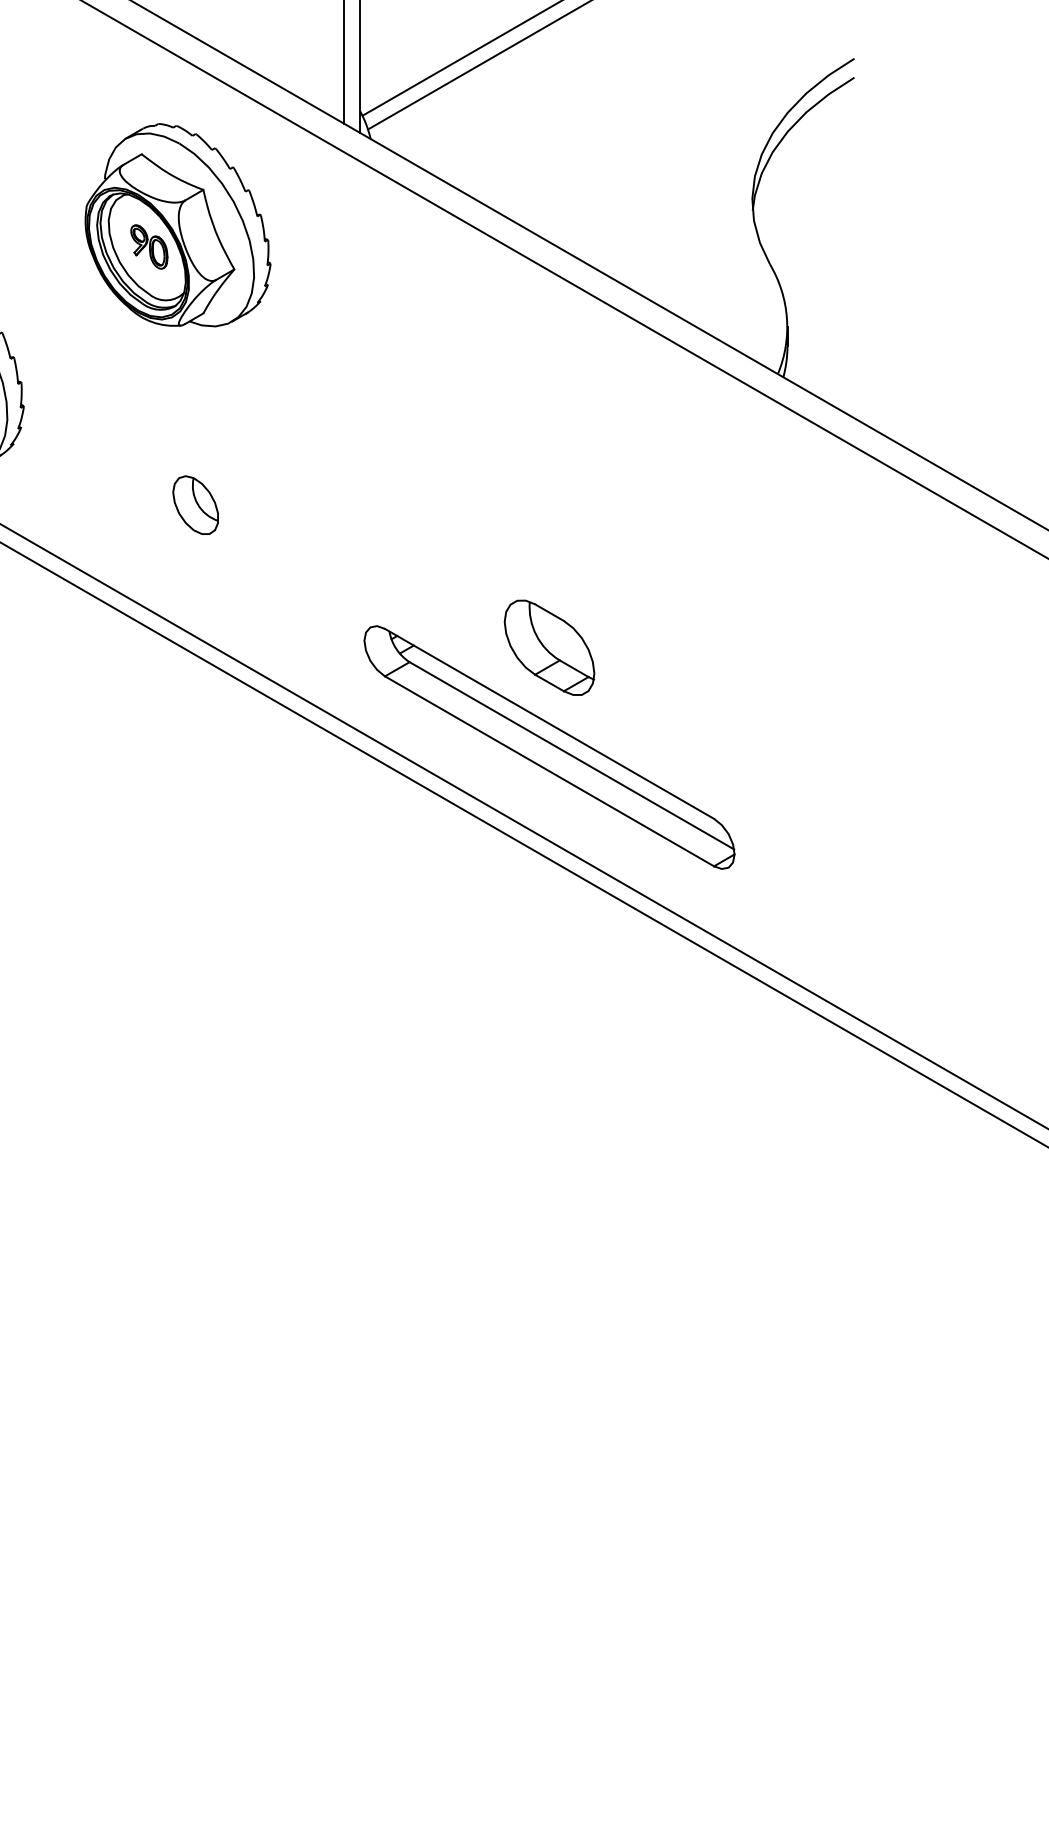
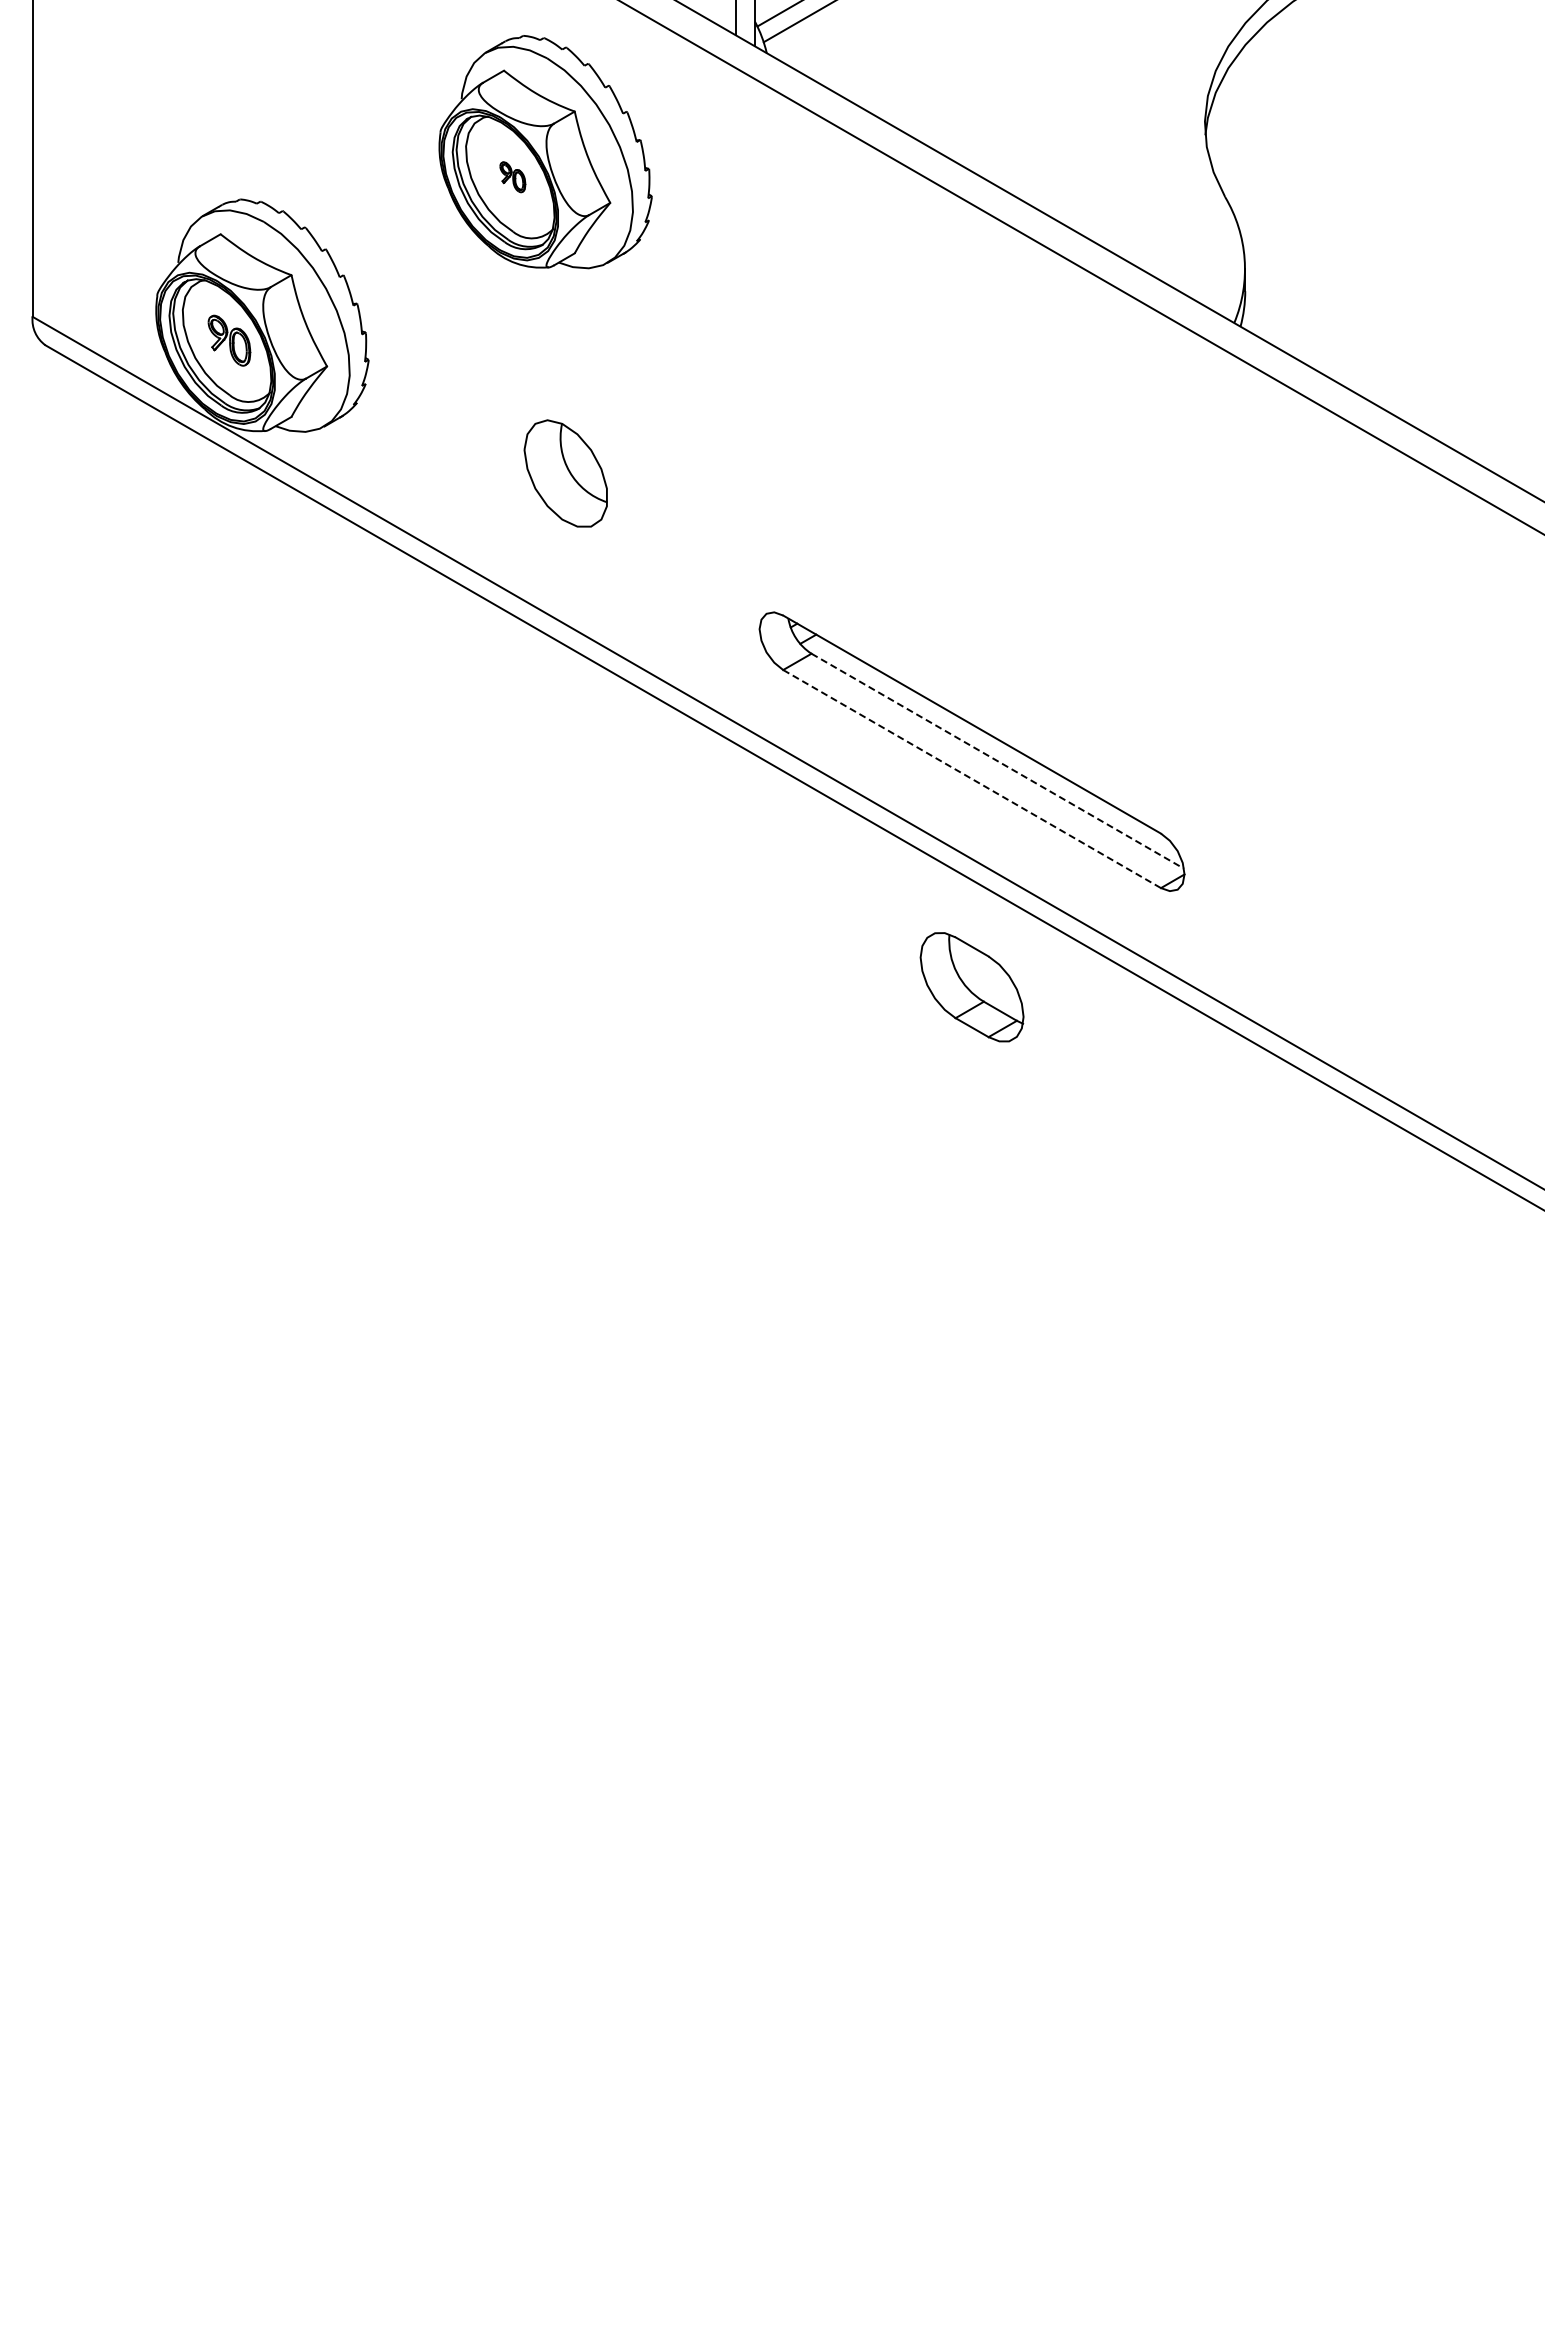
part: (149, 247) -> (512, 177), size x0.6
part: (195, 505) -> (565, 473), size x1.6
part: (549, 648) -> (971, 987), moved
line: (572, 756) -> (998, 761), solid -> dashed
line: (549, 771) -> (972, 779), solid -> dashed

